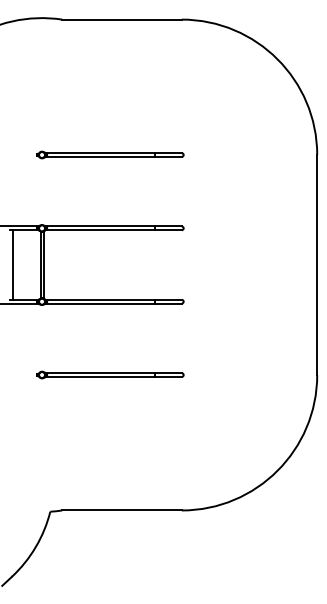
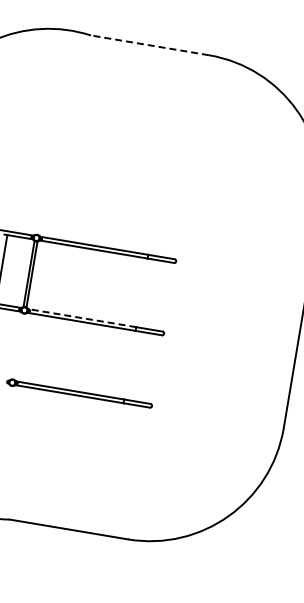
line: (122, 19) -> (150, 45), solid -> dashed
part: (110, 154) -> (116, 176), removed
line: (100, 299) -> (82, 317), solid -> dashed

